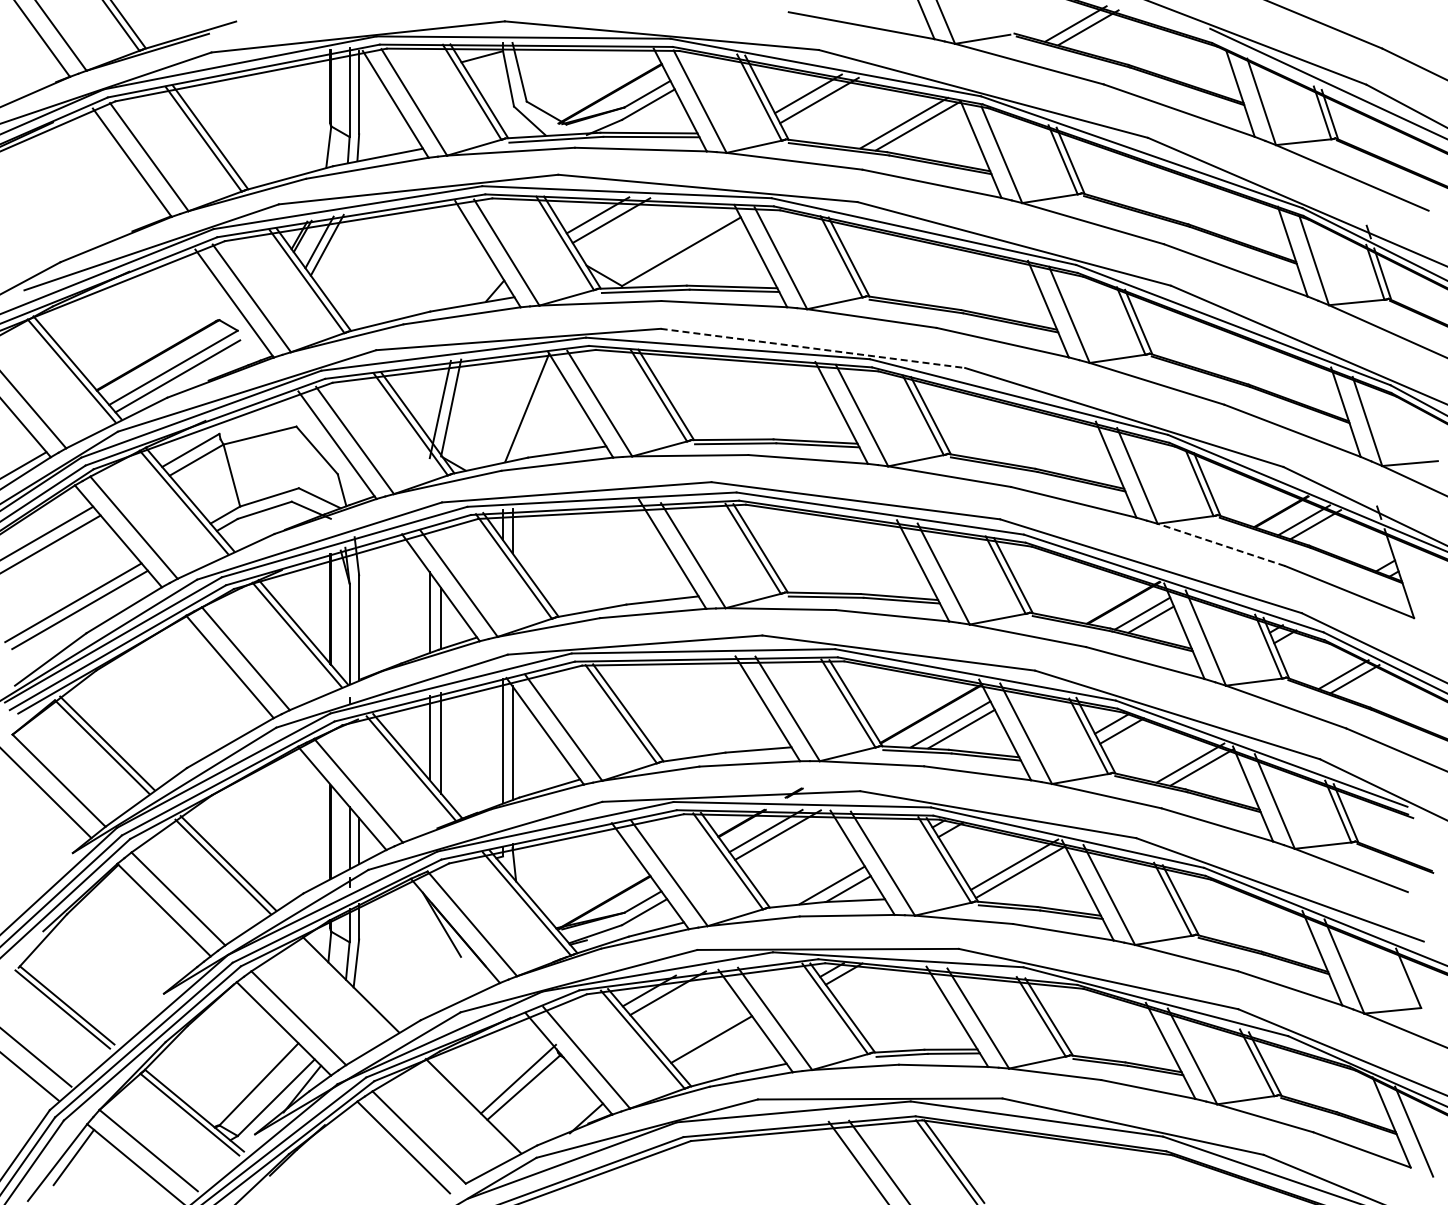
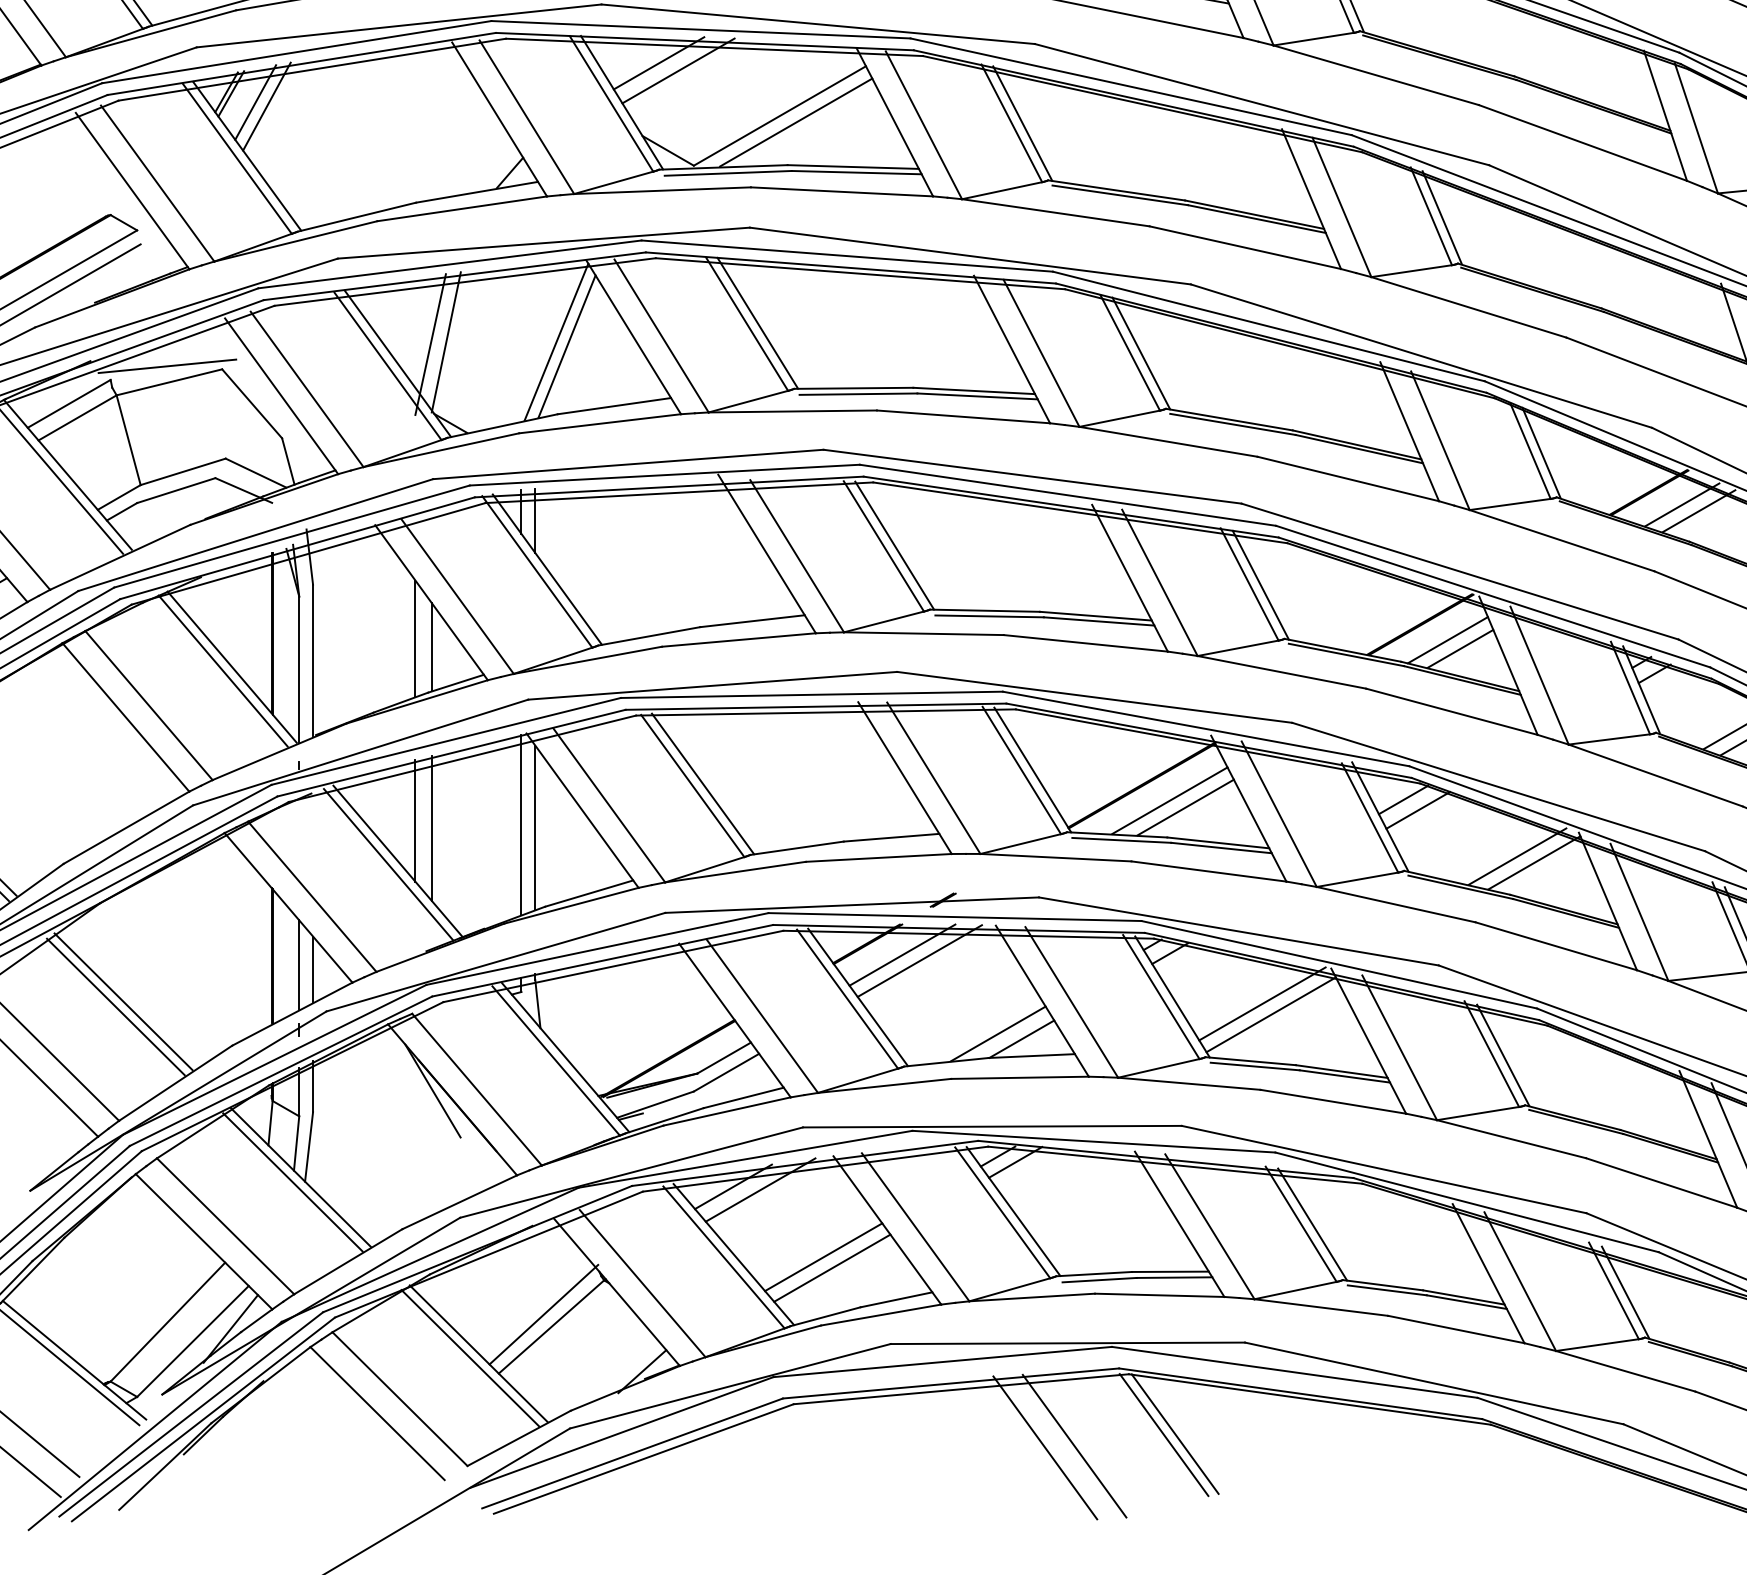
line: (692, 255) -> (795, 121), added
line: (812, 348) -> (969, 256), dashed -> solid
line: (534, 410) -> (567, 345), added
line: (258, 424) -> (167, 366), added
line: (1220, 544) -> (1560, 540), dashed -> solid
line: (345, 987) -> (293, 1181), added
line: (717, 1046) -> (832, 1267), added
line: (467, 1109) -> (469, 1358), added

